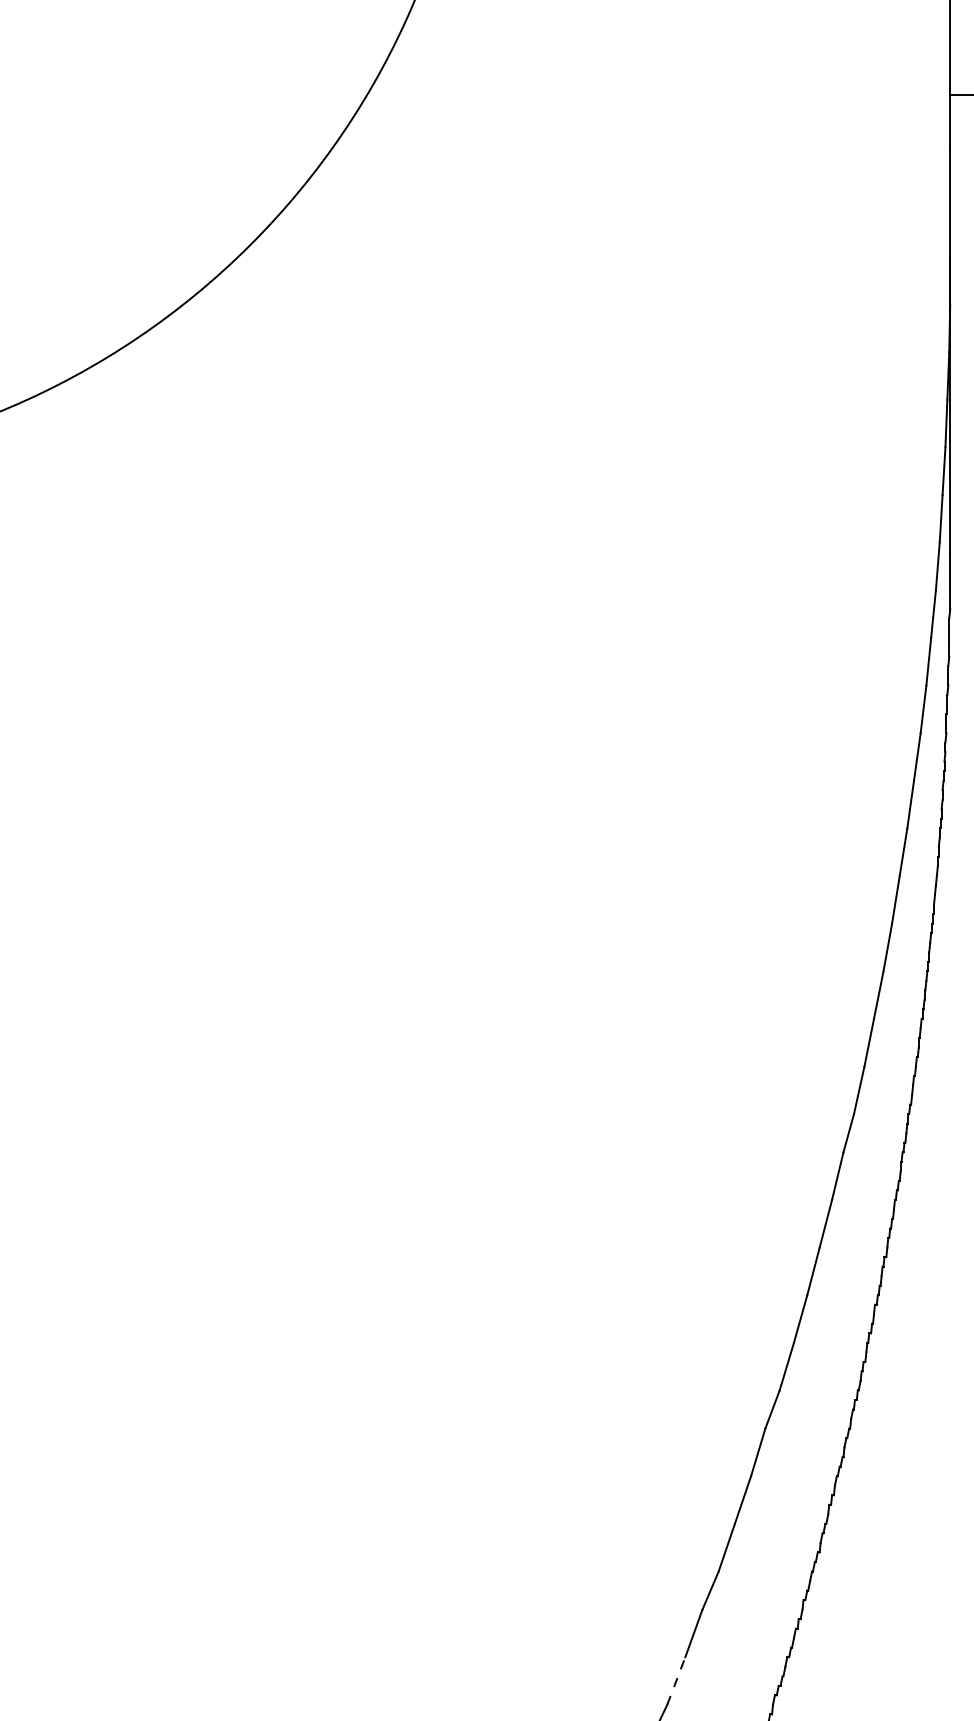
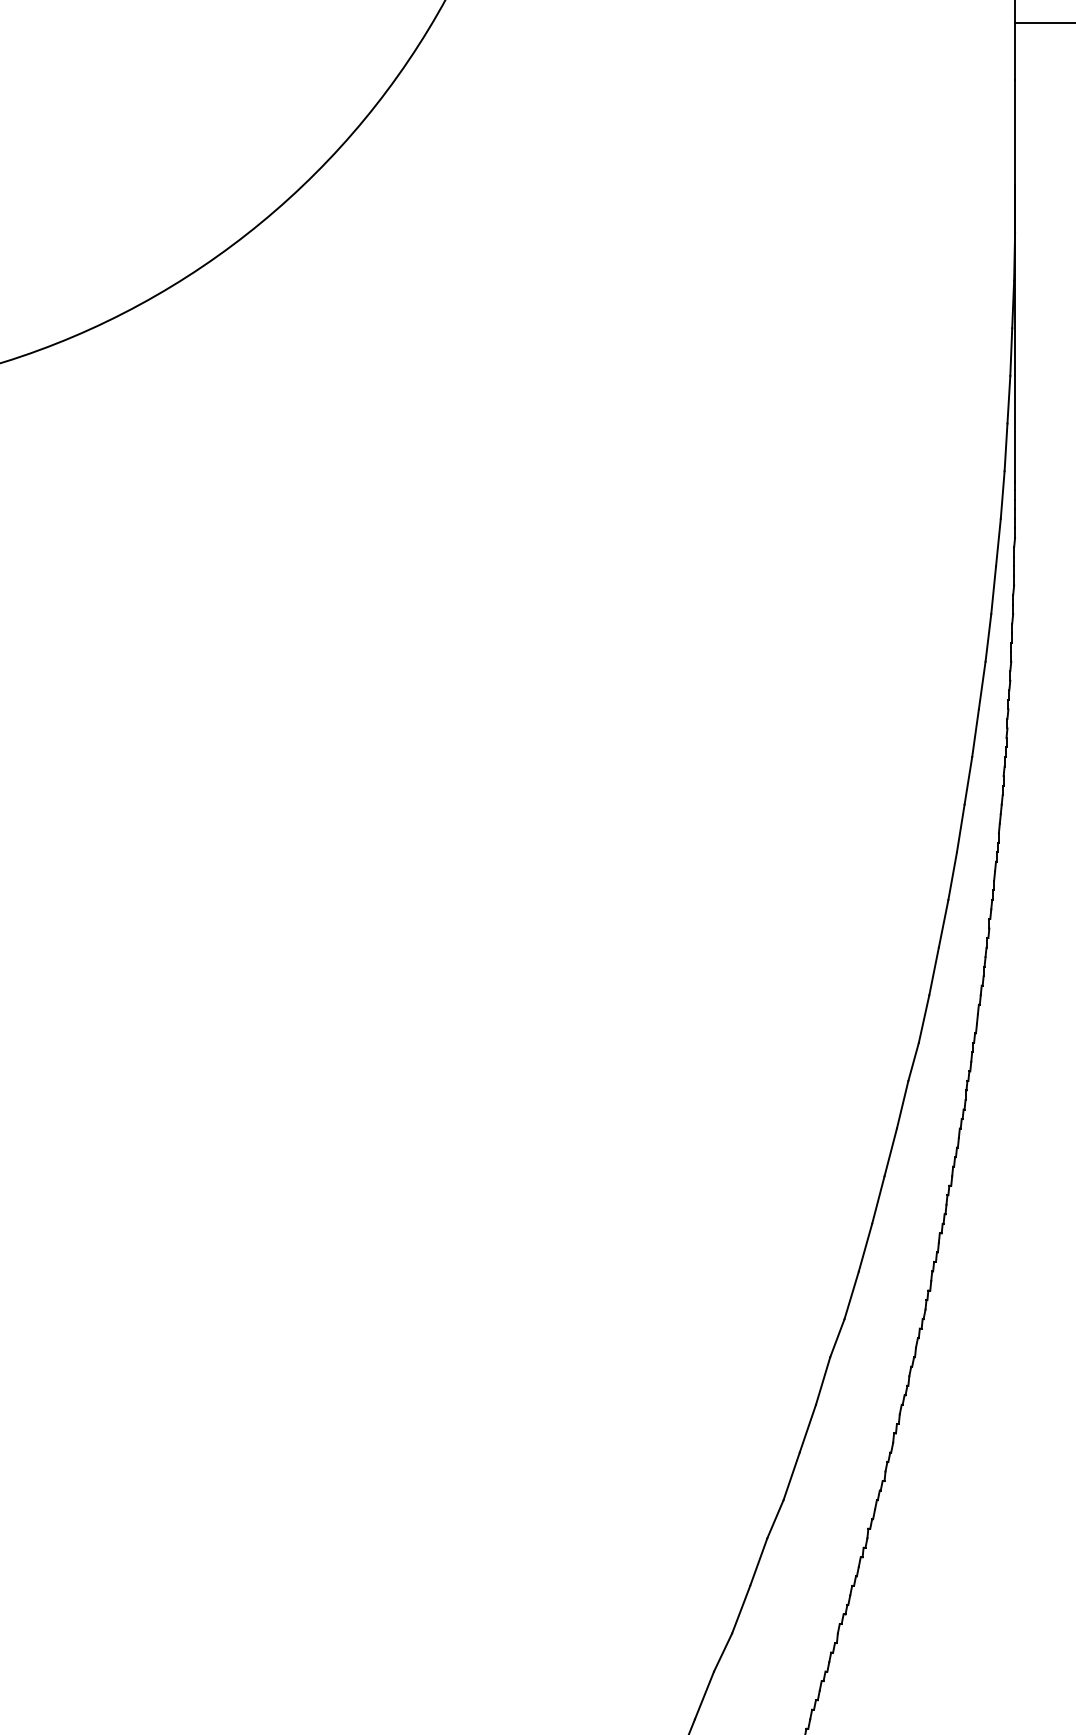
line: (676, 1680) -> (741, 1609), dashed -> solid

